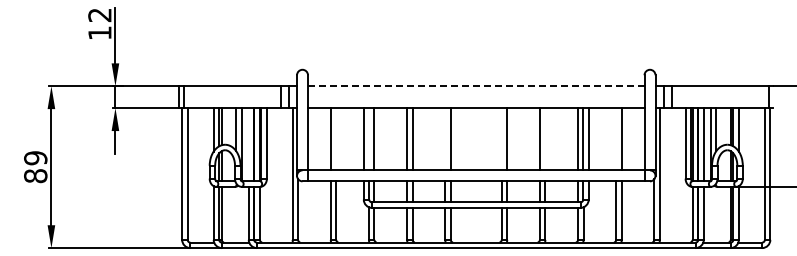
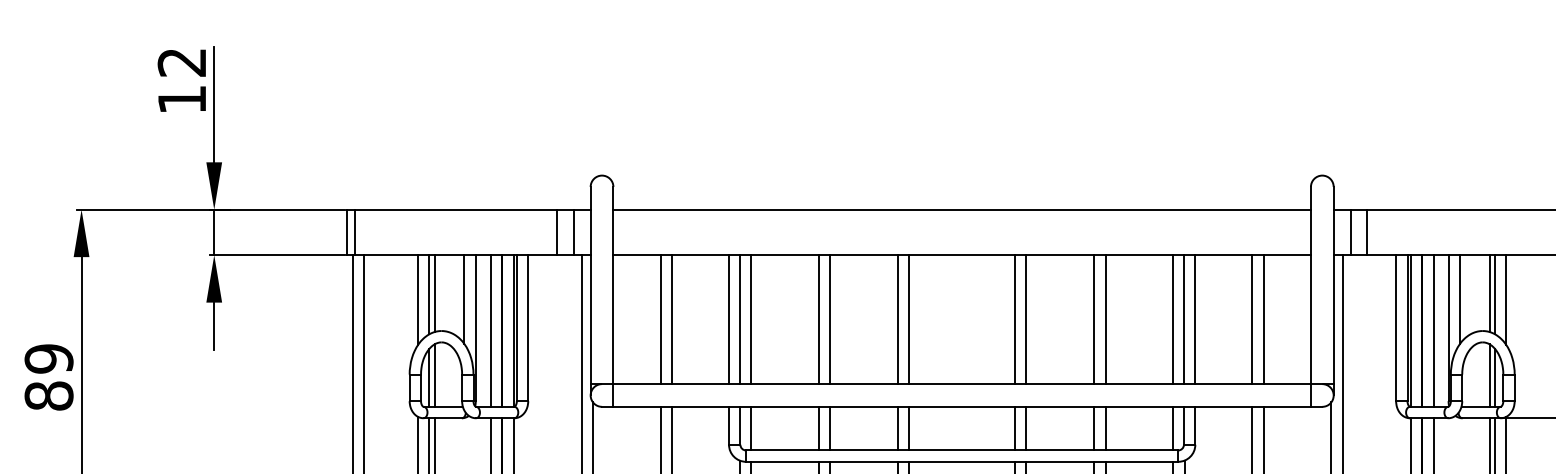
line: (476, 86) -> (962, 210), dashed -> solid
line: (336, 139) -> (672, 320), added
line: (369, 139) -> (740, 320), added
line: (445, 139) -> (898, 320), added
line: (501, 139) -> (1014, 320), added
line: (545, 139) -> (1105, 320), added
line: (616, 139) -> (1252, 320), added
line: (248, 144) -> (490, 330), added

